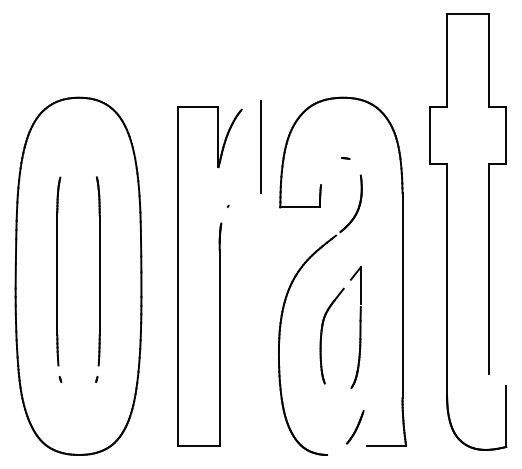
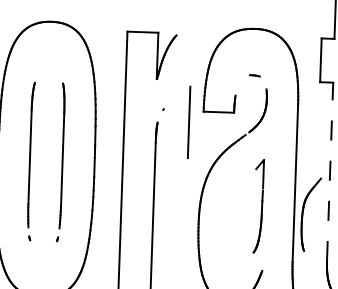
line: (260, 146) -> (188, 122), moved
part: (345, 158) -> (255, 75), size x1.6
line: (447, 279) -> (330, 171), solid -> dashed
part: (322, 335) -> (303, 213), moved

